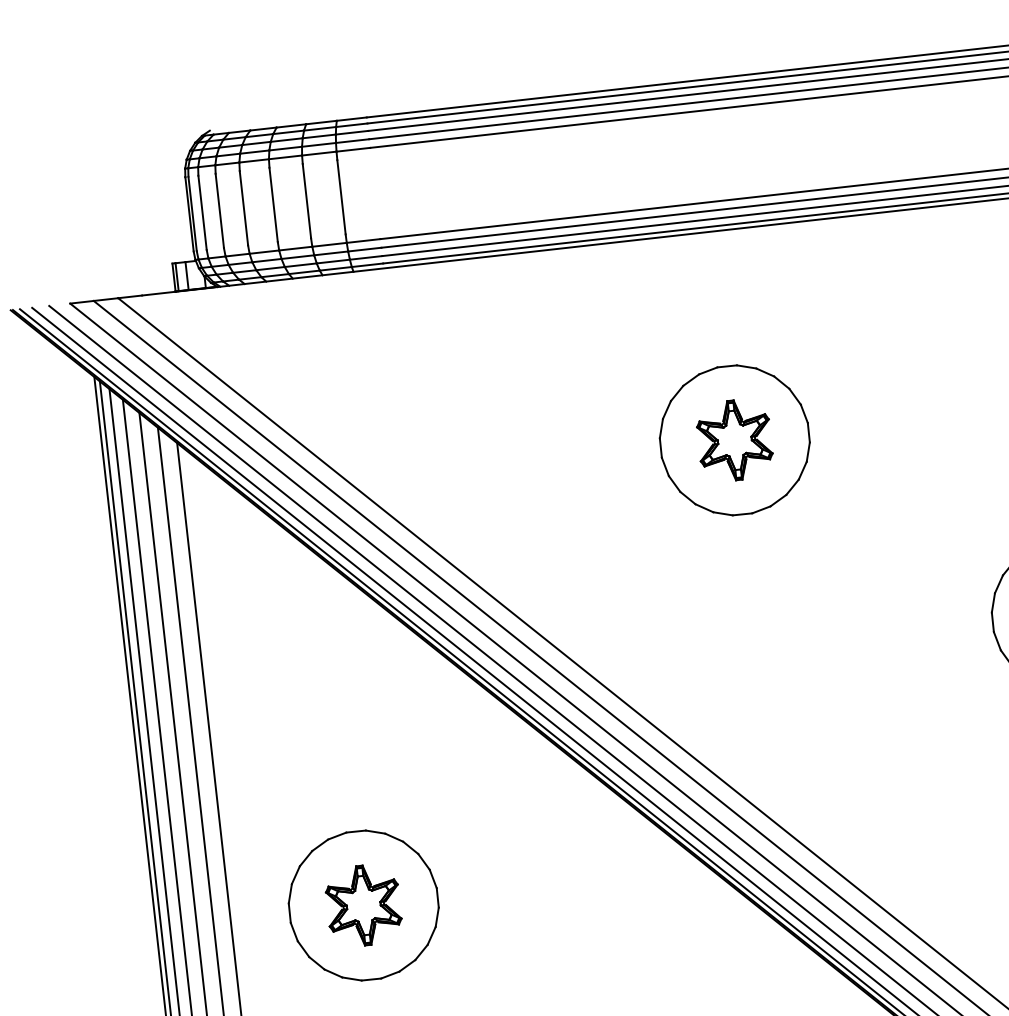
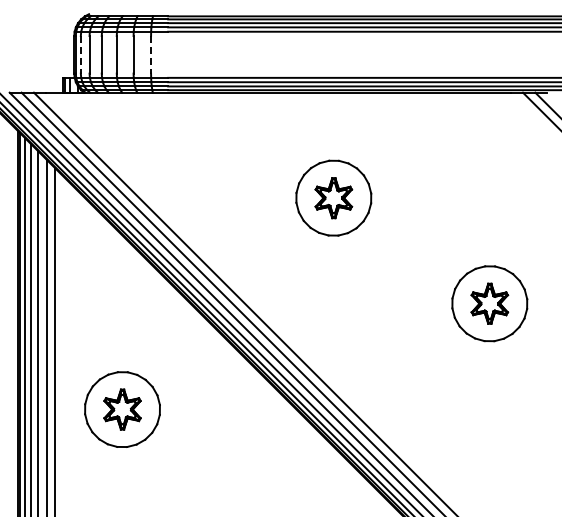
line: (342, 196) -> (151, 54), solid -> dashed
line: (201, 212) -> (80, 54), solid -> dashed

